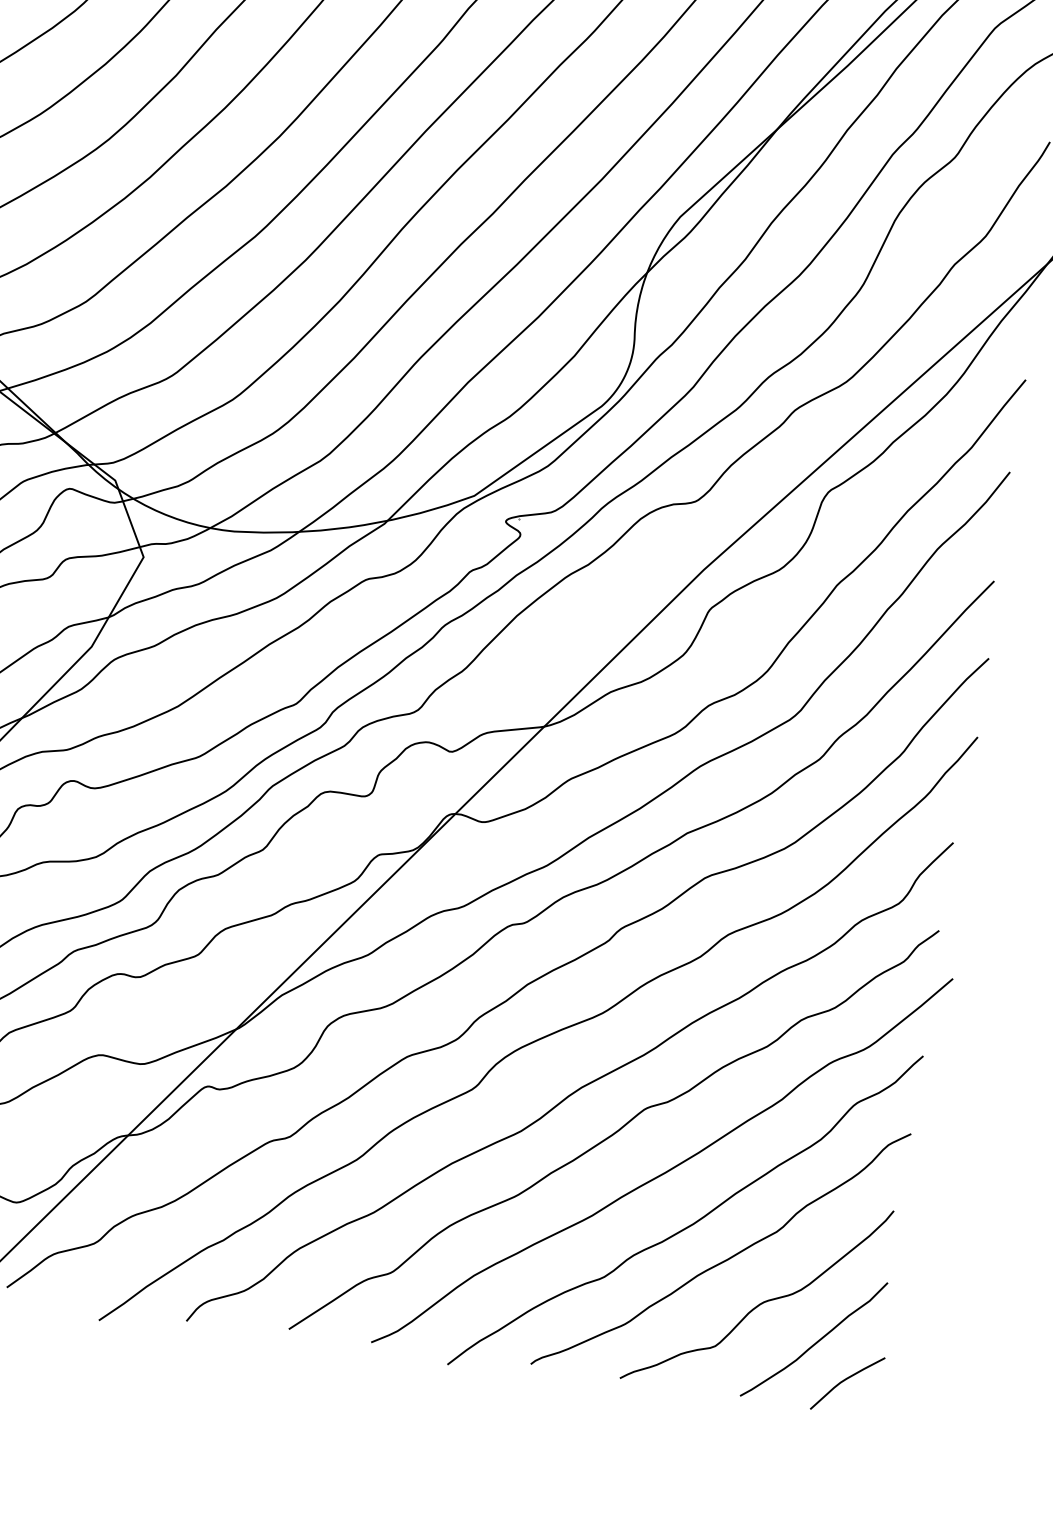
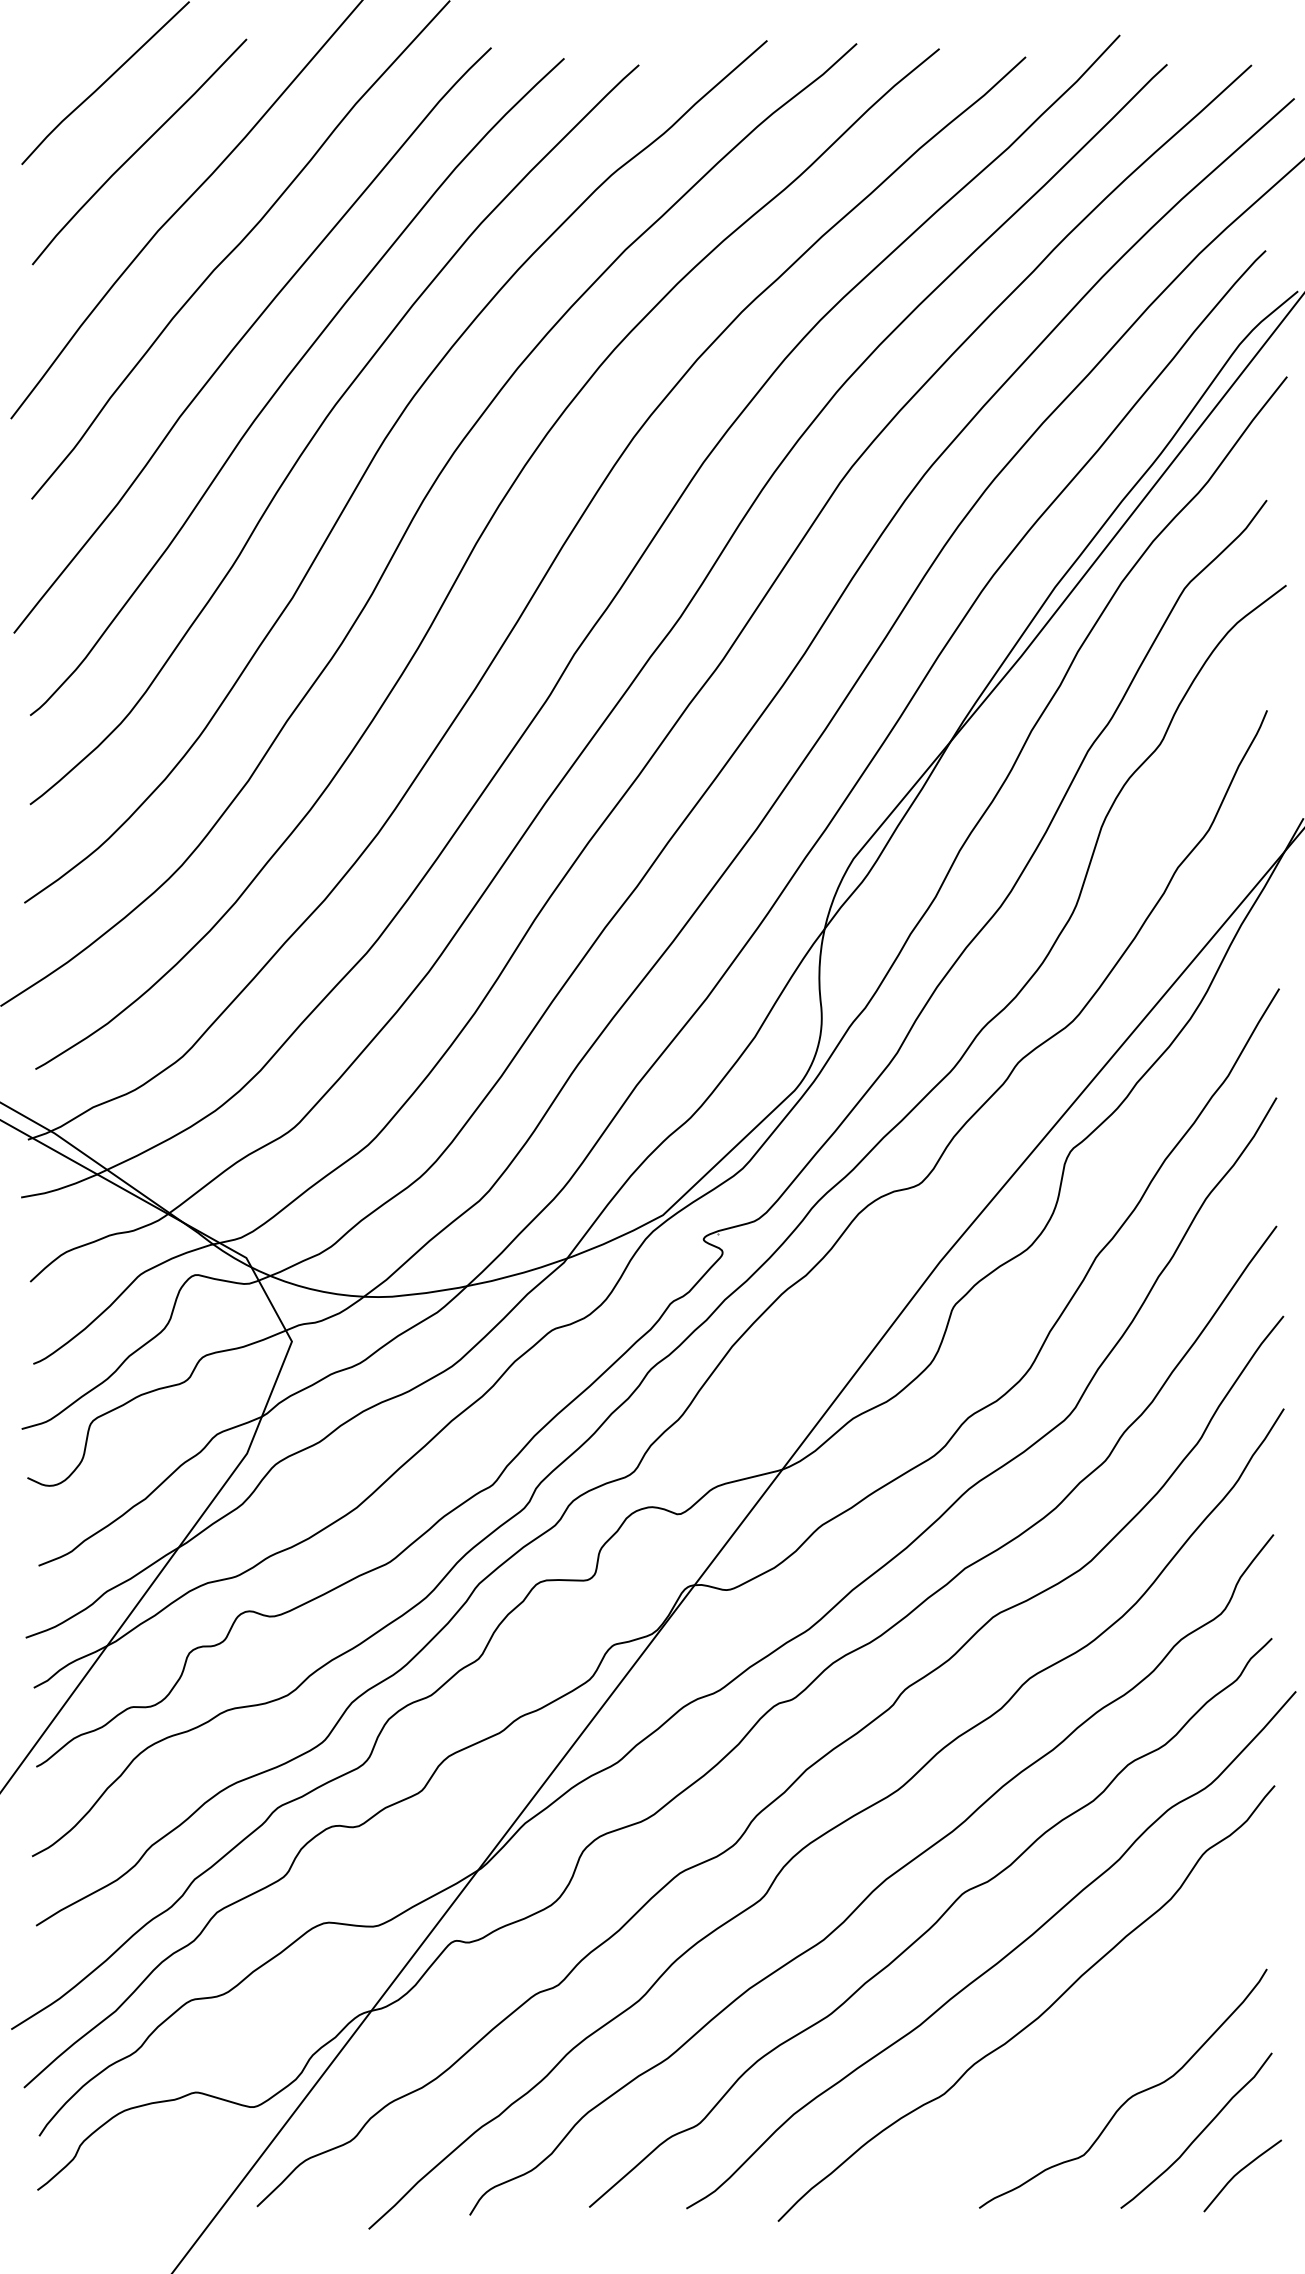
curve: (726, 1258) -> (1082, 2052), removed

